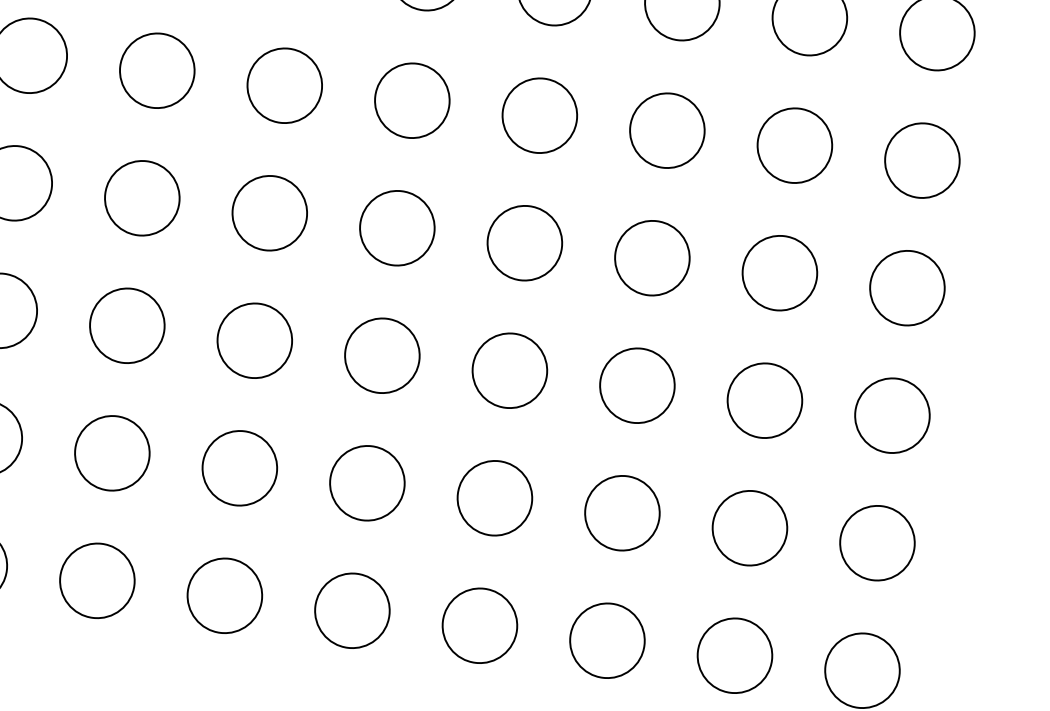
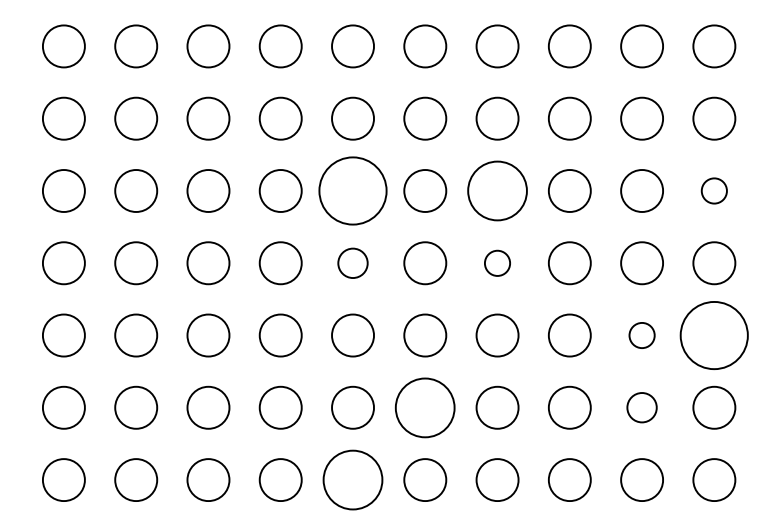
circle: (285, 84) -> (353, 190), size x1.6
circle: (539, 114) -> (497, 190), size x1.4
circle: (922, 159) -> (714, 190), size x0.6
circle: (268, 213) -> (352, 263), size x0.7
circle: (524, 243) -> (497, 263), size x0.6
circle: (765, 400) -> (642, 335), size x0.6
circle: (892, 415) -> (714, 335), size x1.6
circle: (367, 482) -> (425, 407), size x1.4
circle: (748, 527) -> (641, 407), size x0.7
circle: (225, 596) -> (353, 480), size x1.4

